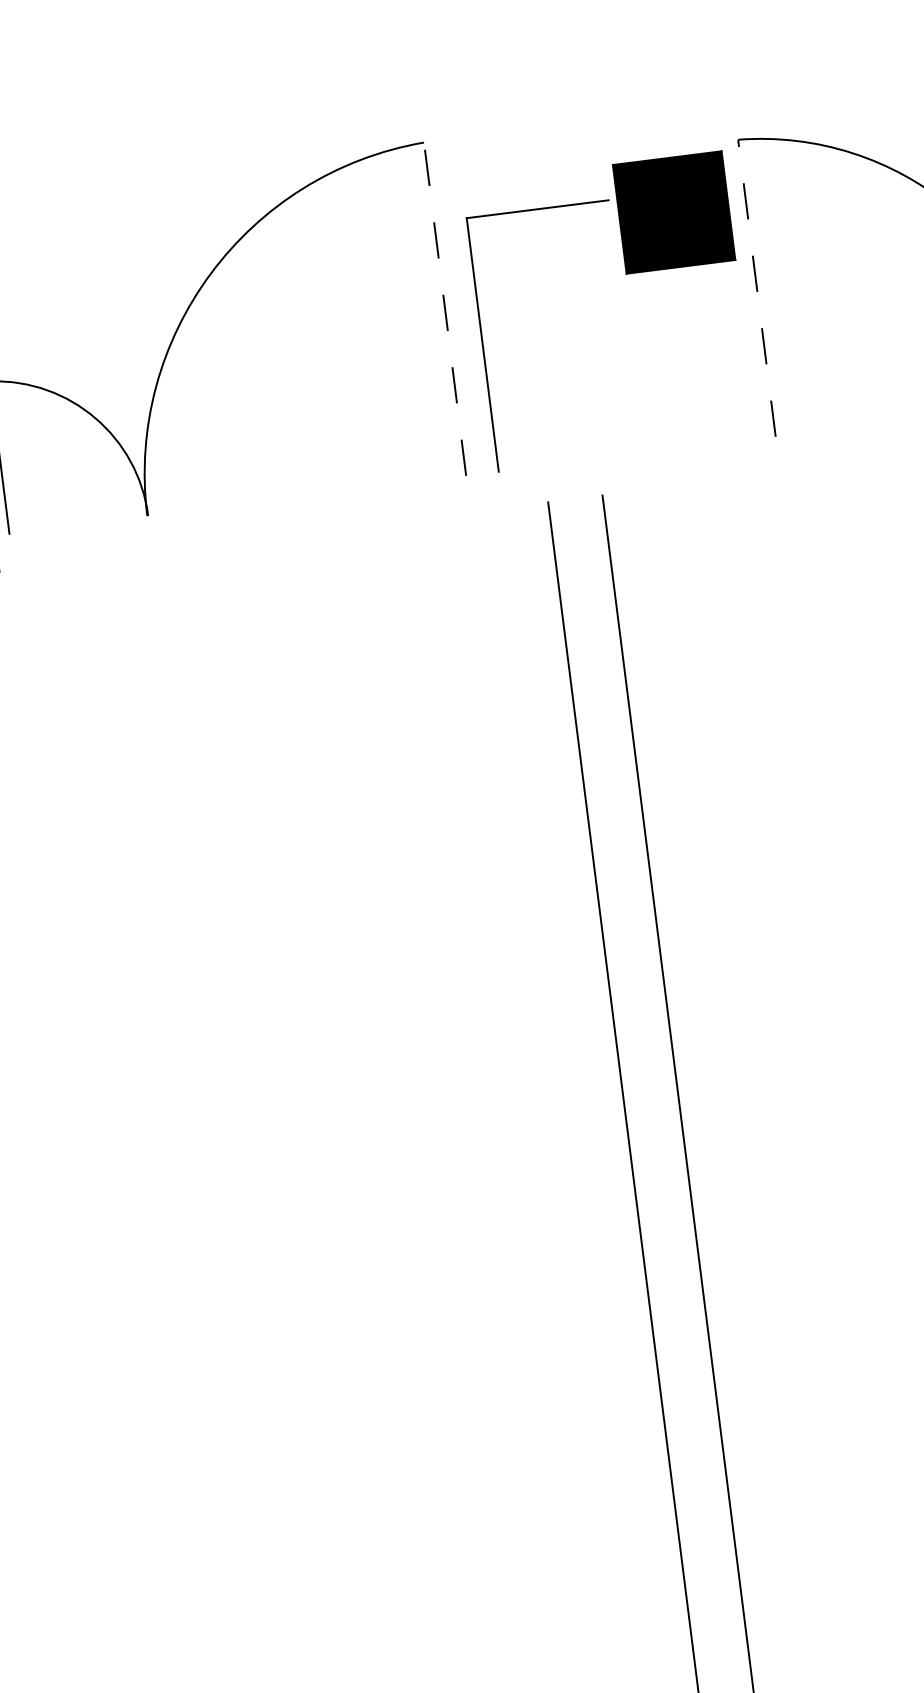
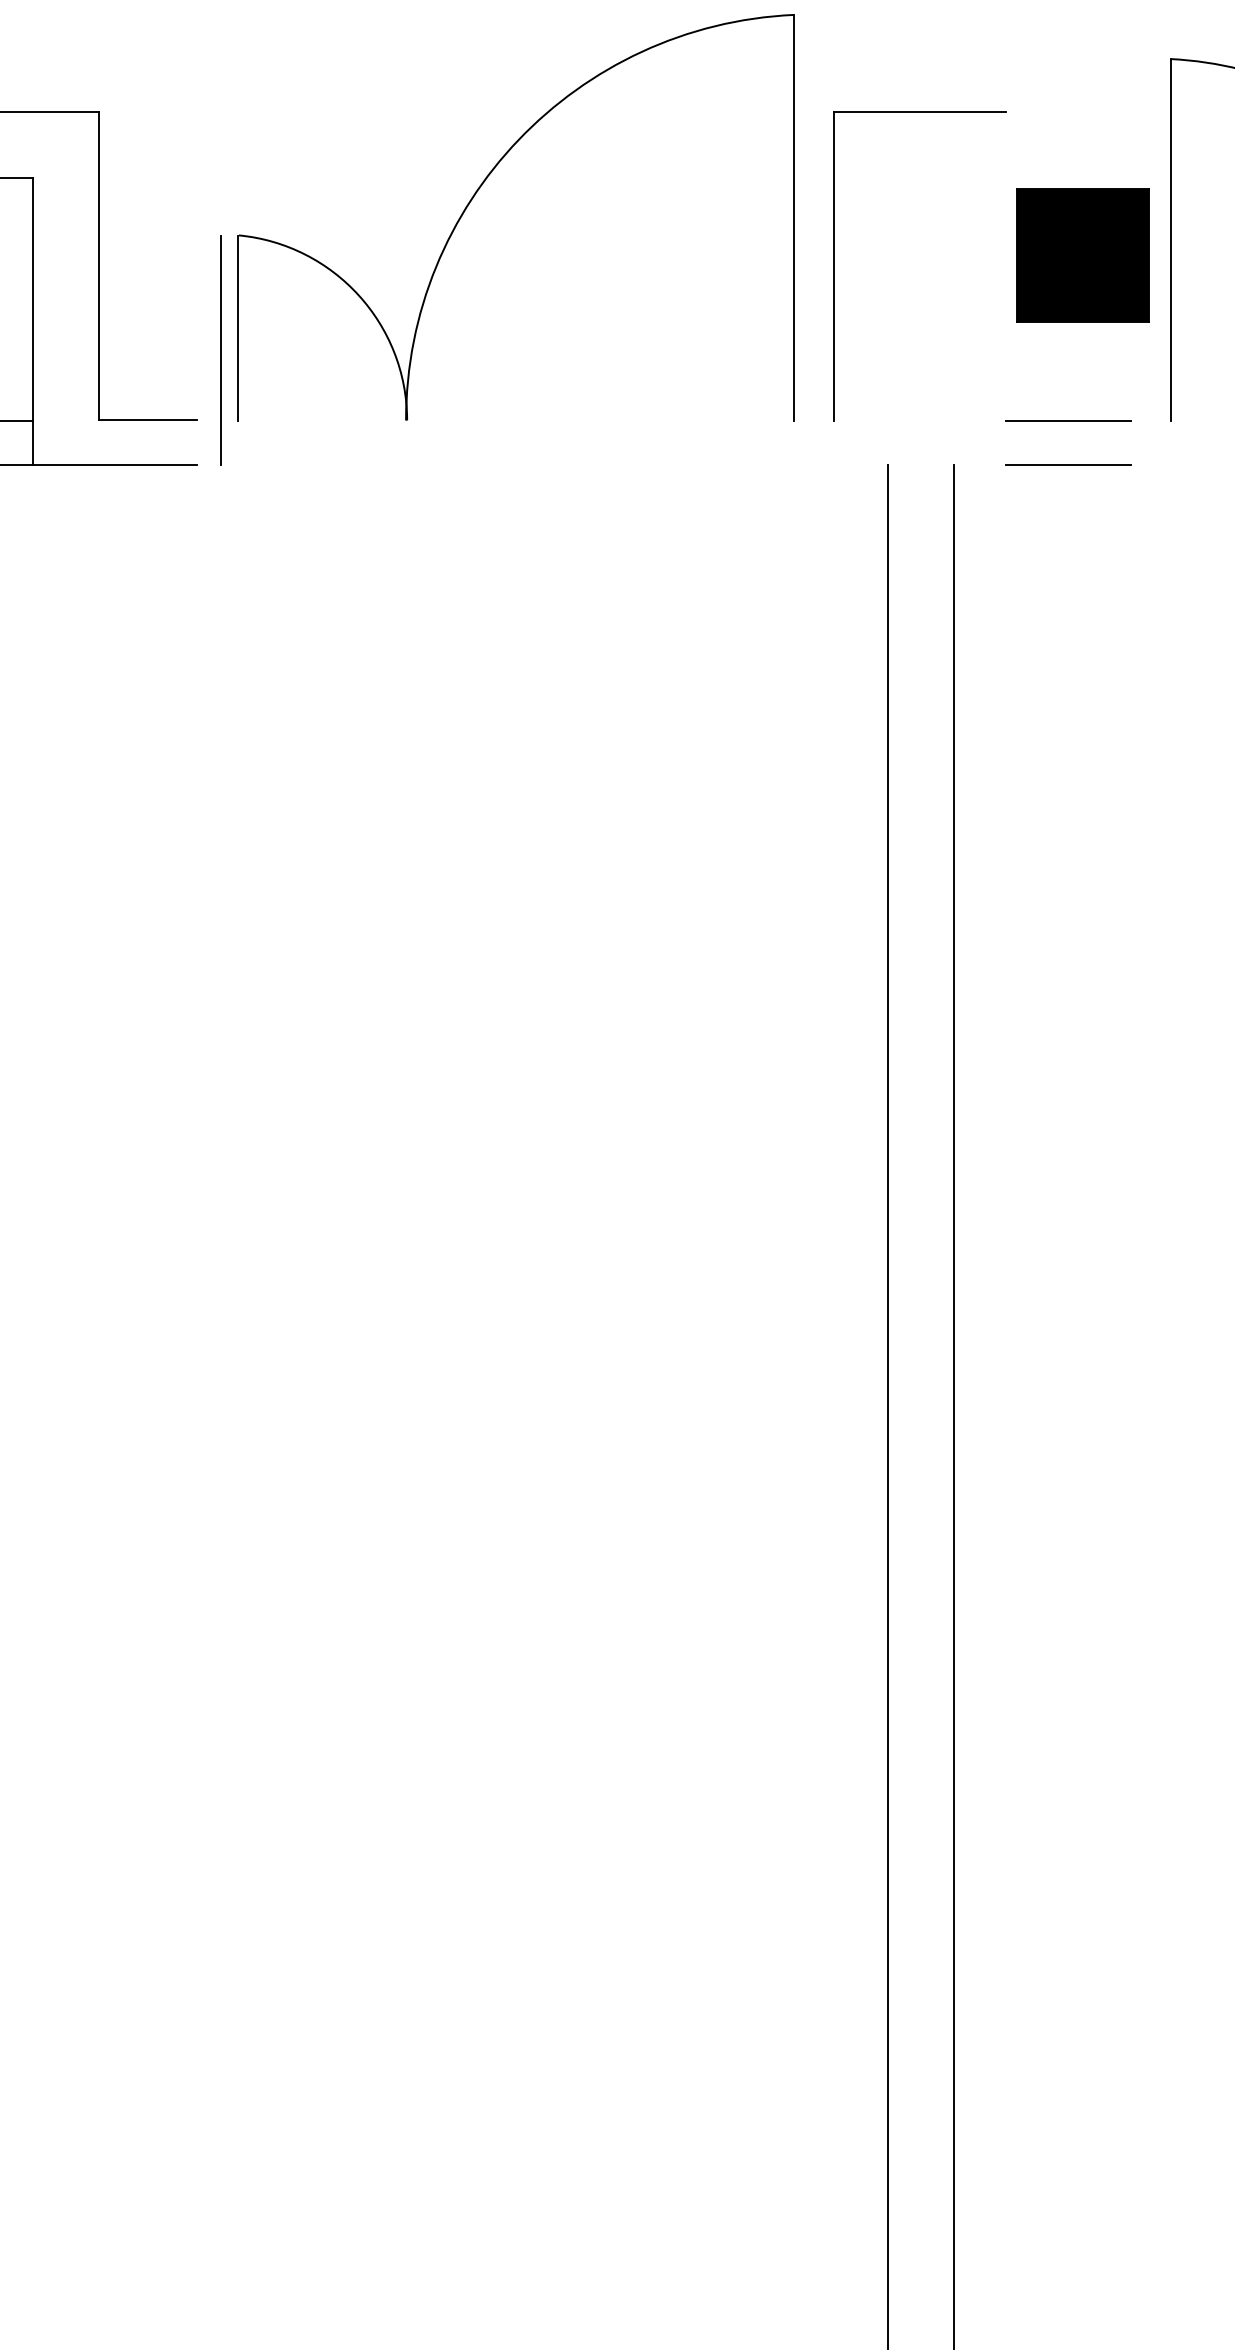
part: (673, 212) -> (1082, 255), moved
line: (756, 288) -> (1170, 239), dashed -> solid
line: (445, 309) -> (794, 217), dashed -> solid
line: (691, 447) -> (1068, 420), added
line: (696, 483) -> (1068, 464), added

